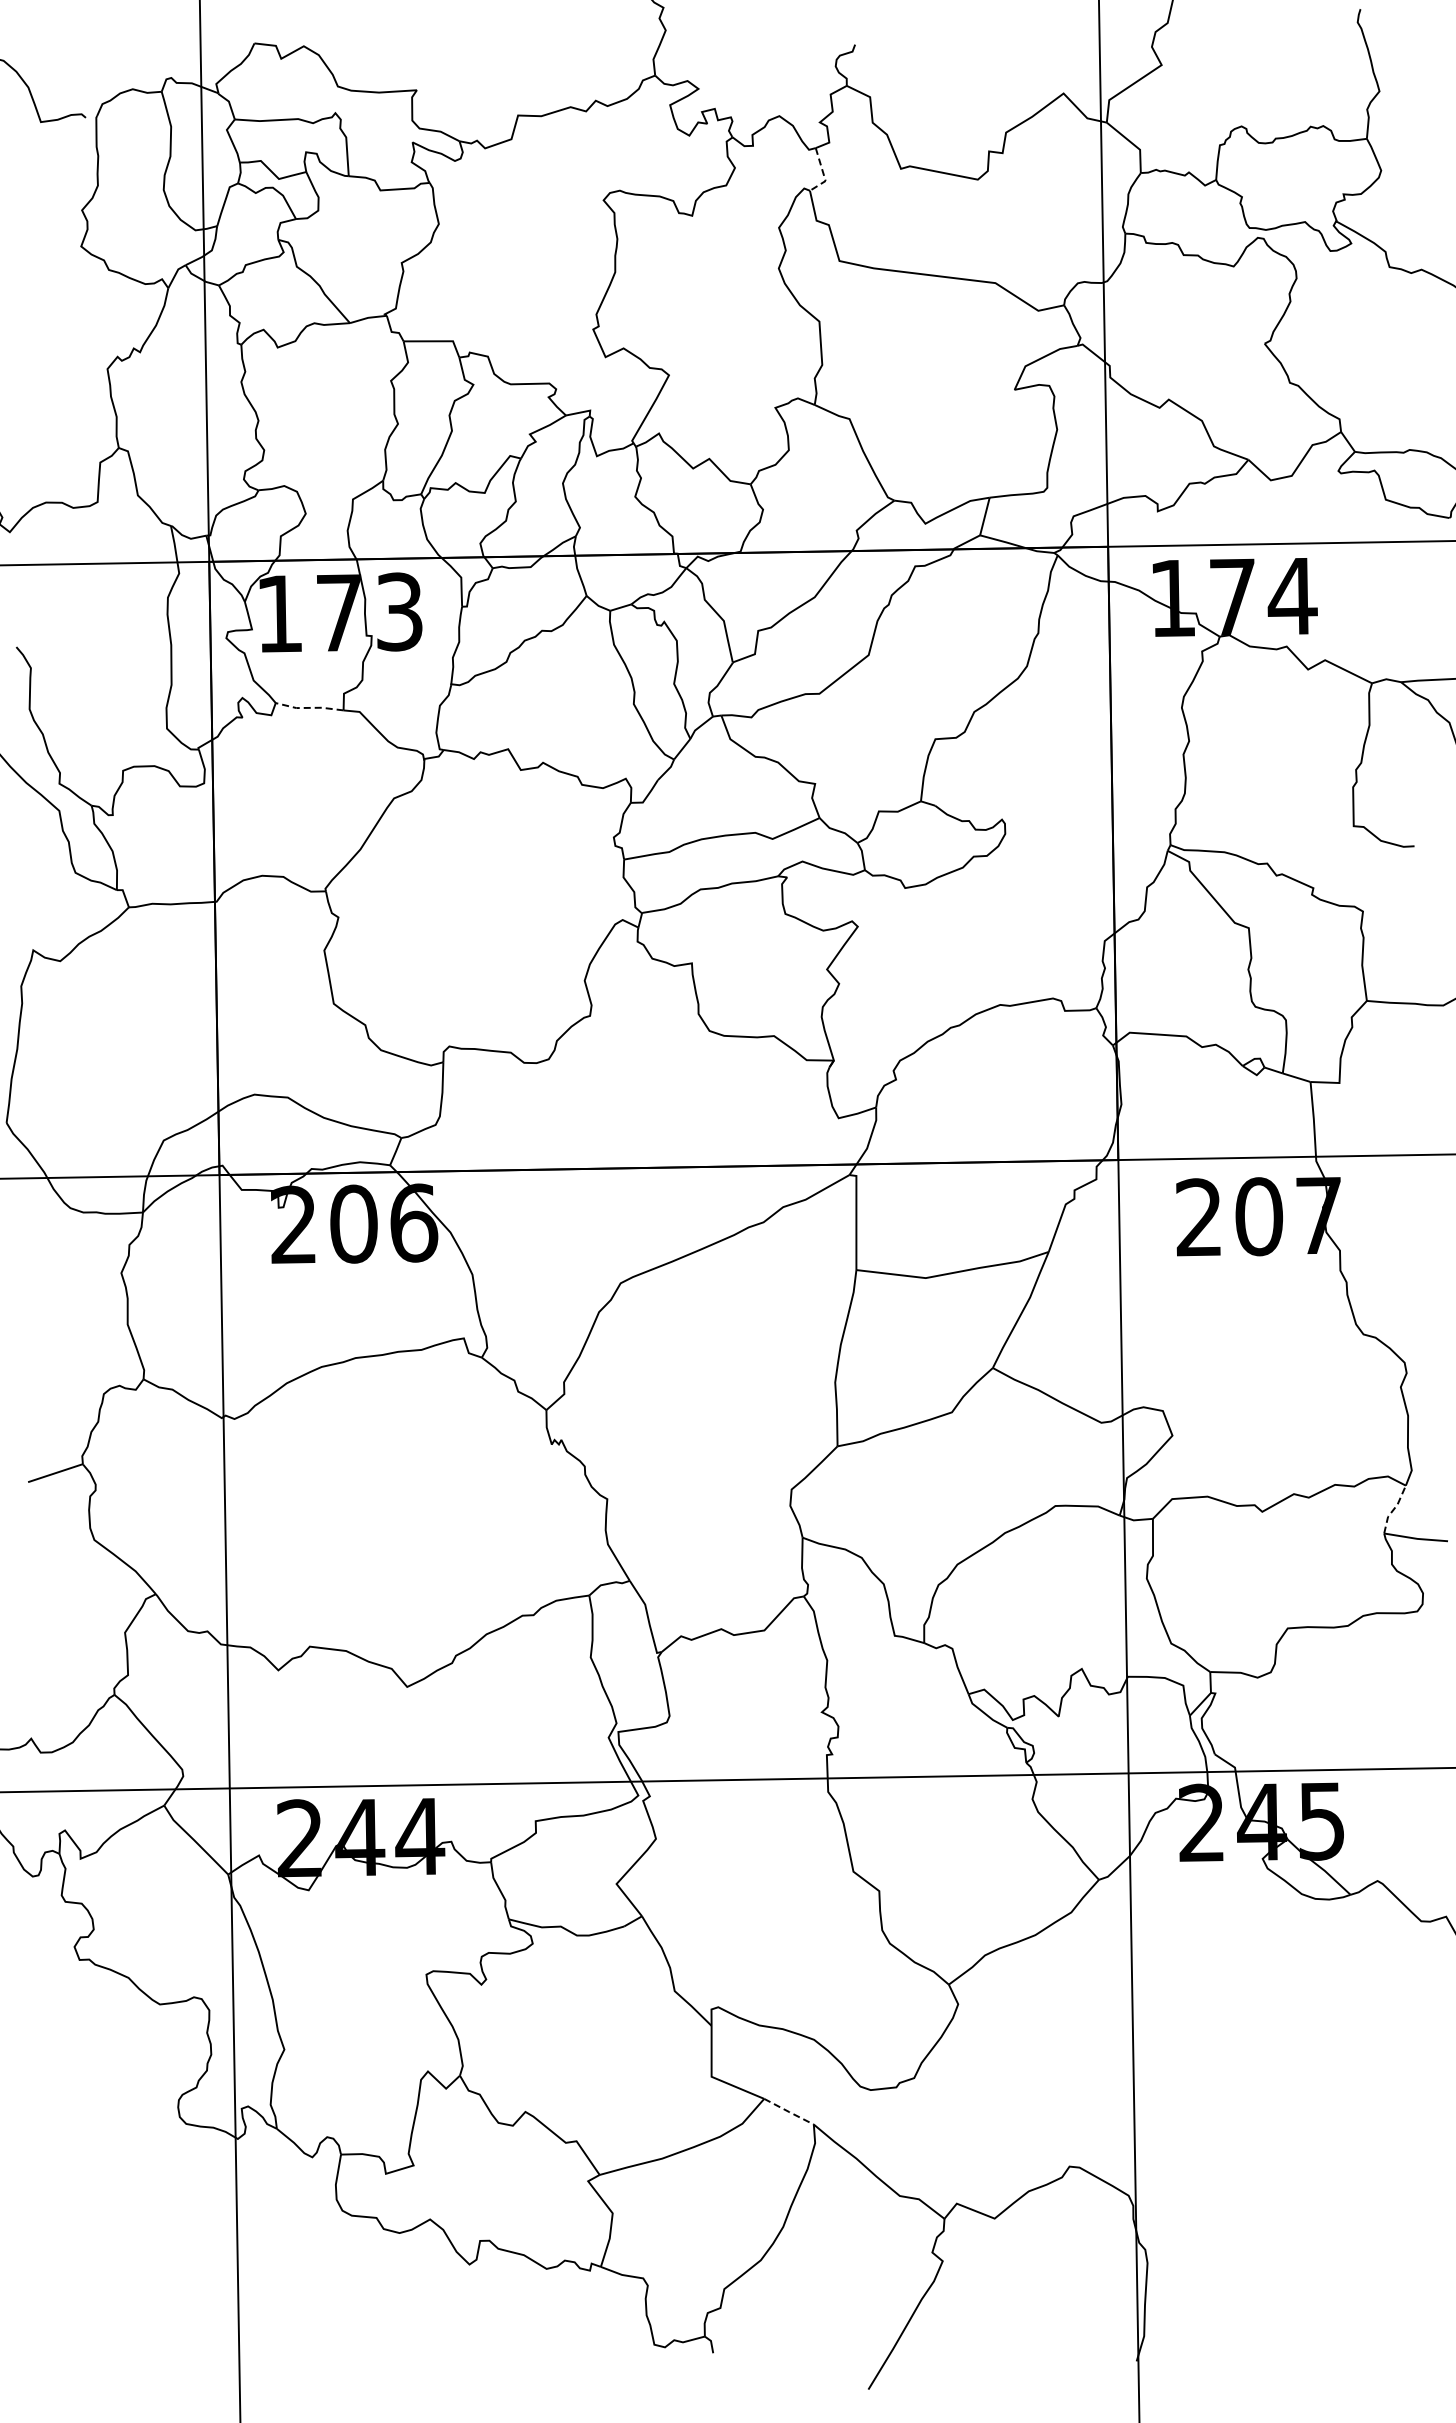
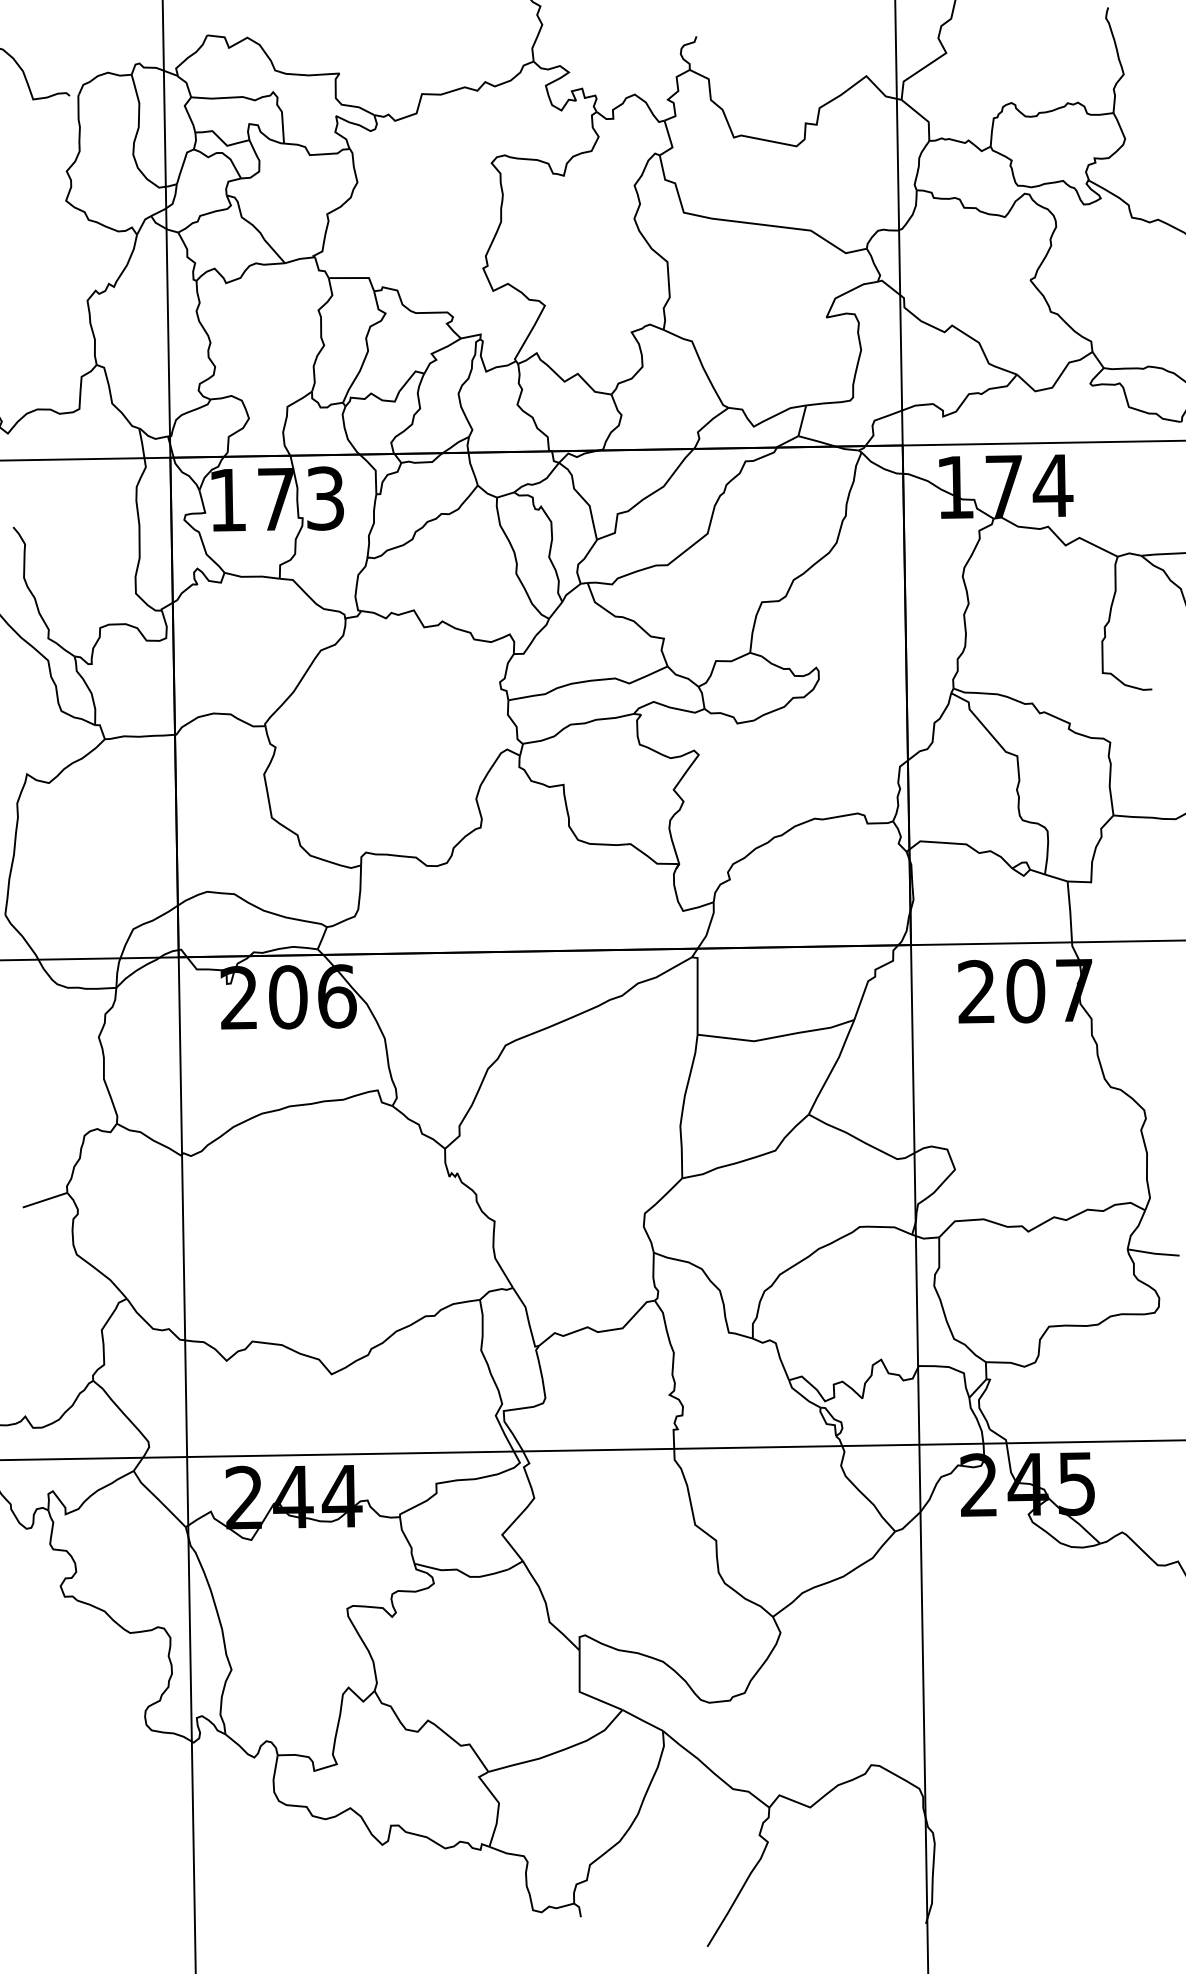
line: (823, 174) -> (670, 142), dashed -> solid
line: (309, 707) -> (252, 576), dashed -> solid
line: (1393, 1509) -> (1135, 1229), dashed -> solid
line: (789, 2112) -> (643, 1721), dashed -> solid

